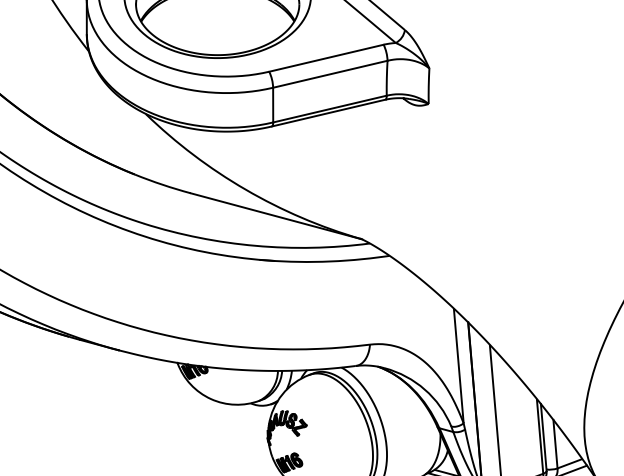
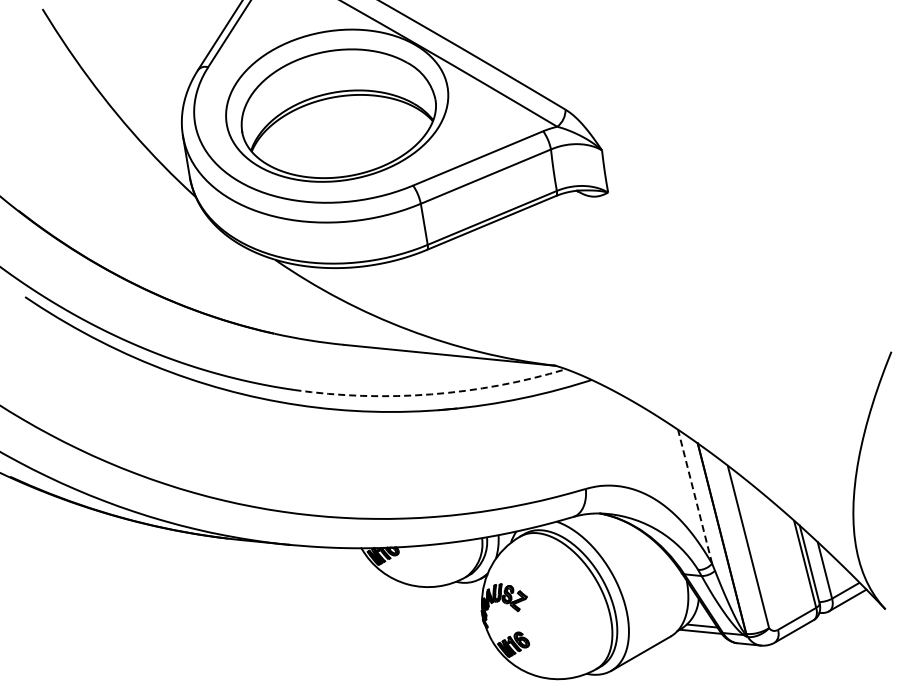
arc: (255, 245) -> (431, 394), solid -> dashed
line: (458, 366) -> (695, 497), solid -> dashed

